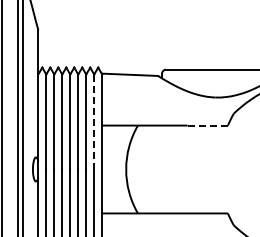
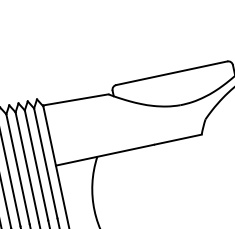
line: (94, 122) -> (46, 163), dashed -> solid
line: (207, 125) -> (177, 139), dashed -> solid

